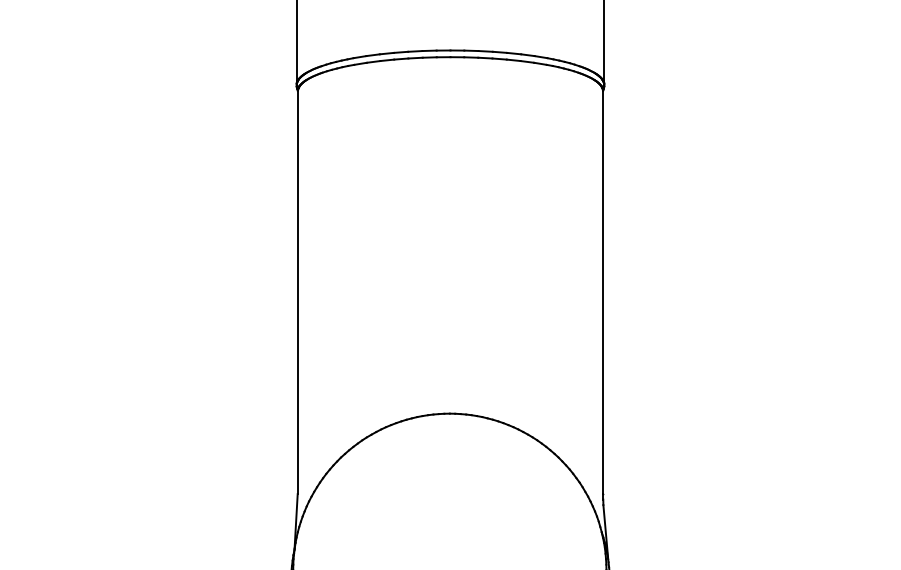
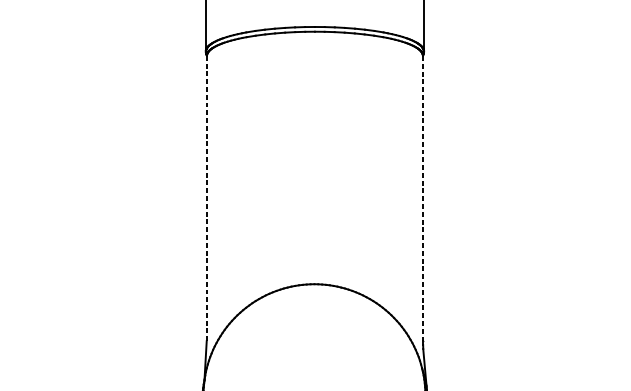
line: (297, 292) -> (206, 198), solid -> dashed
line: (603, 293) -> (423, 199), solid -> dashed

